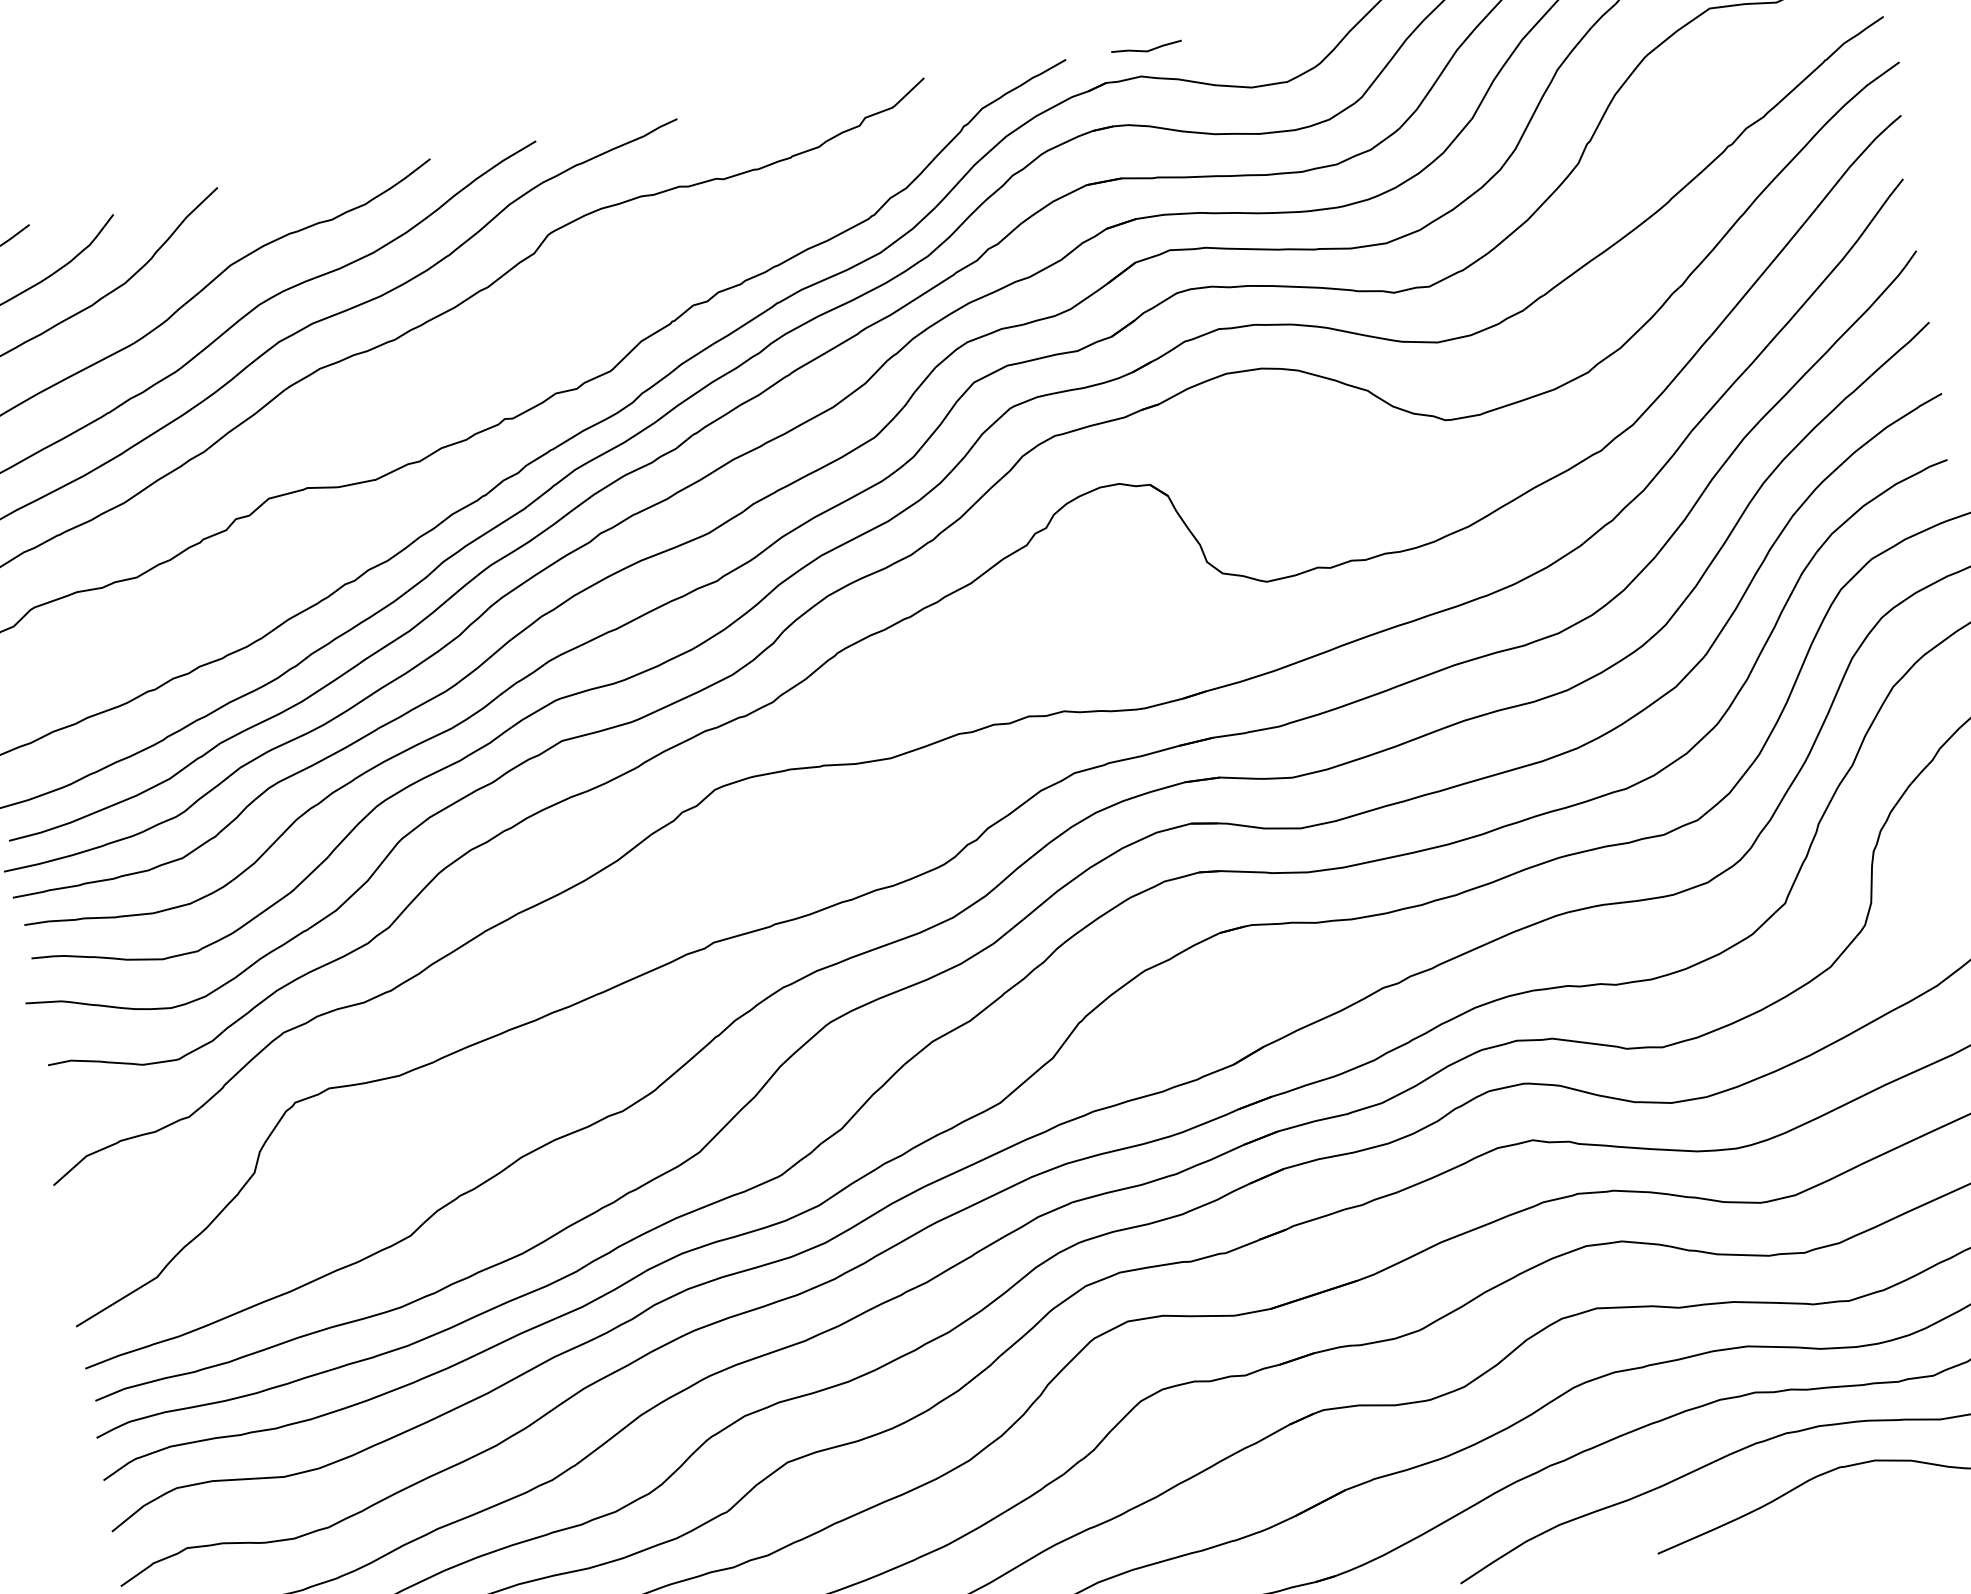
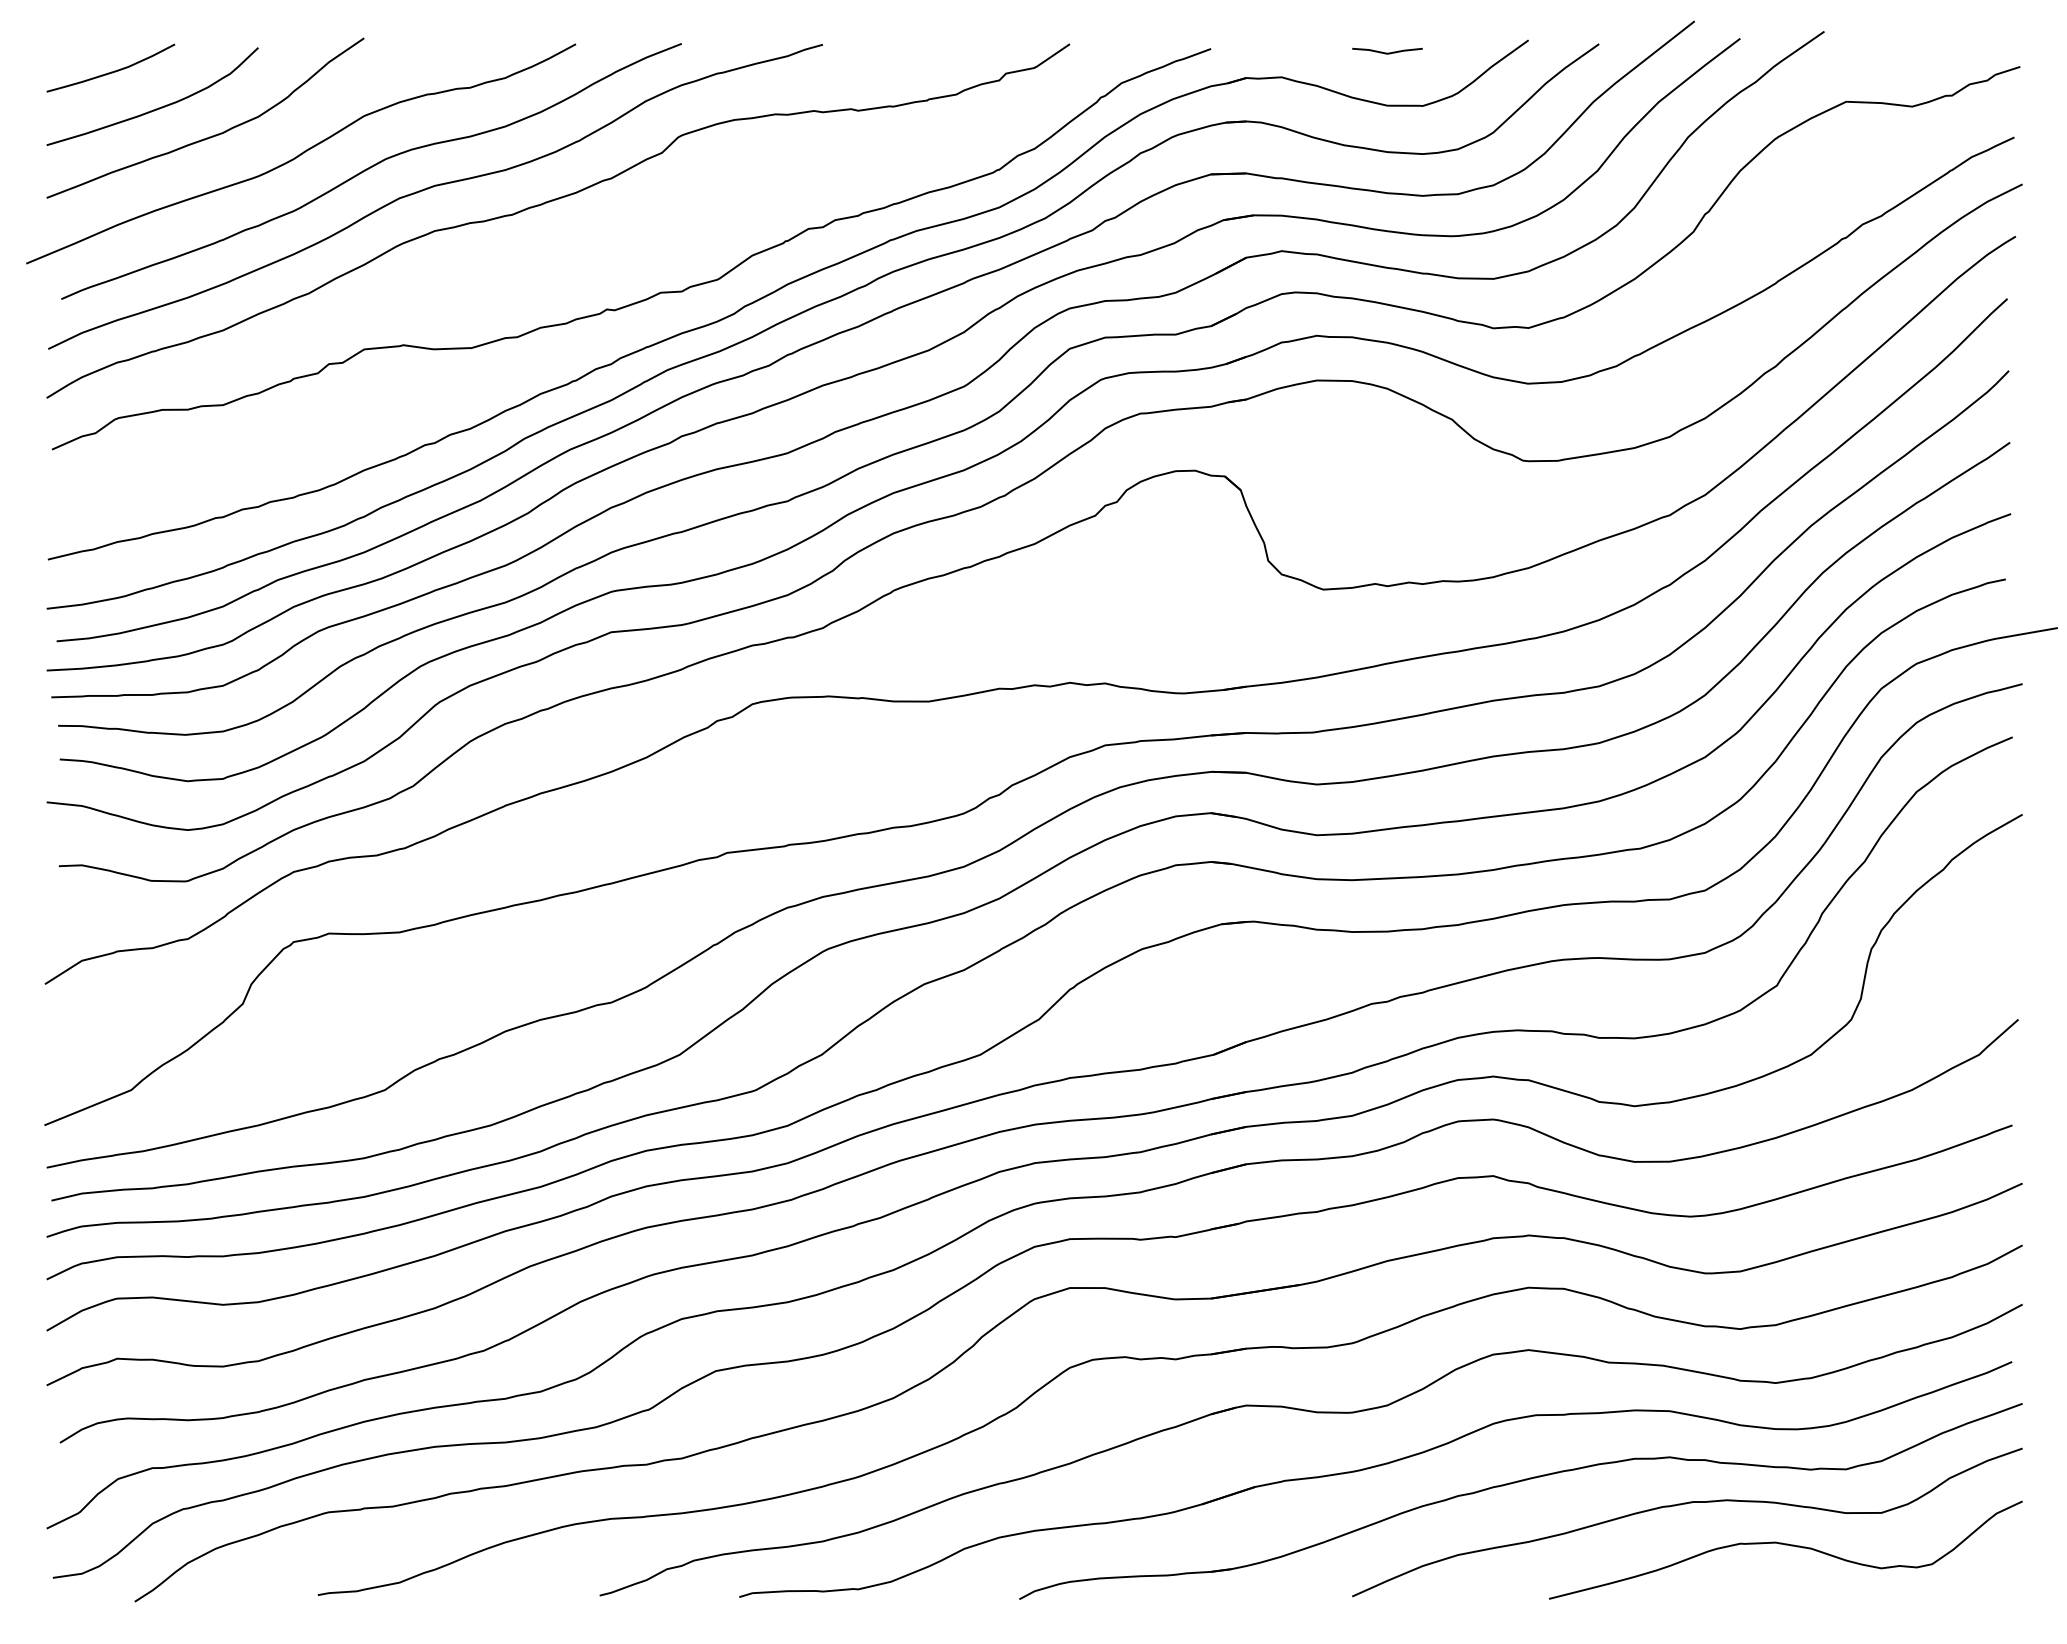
line: (1147, 50) -> (1387, 52), moved

